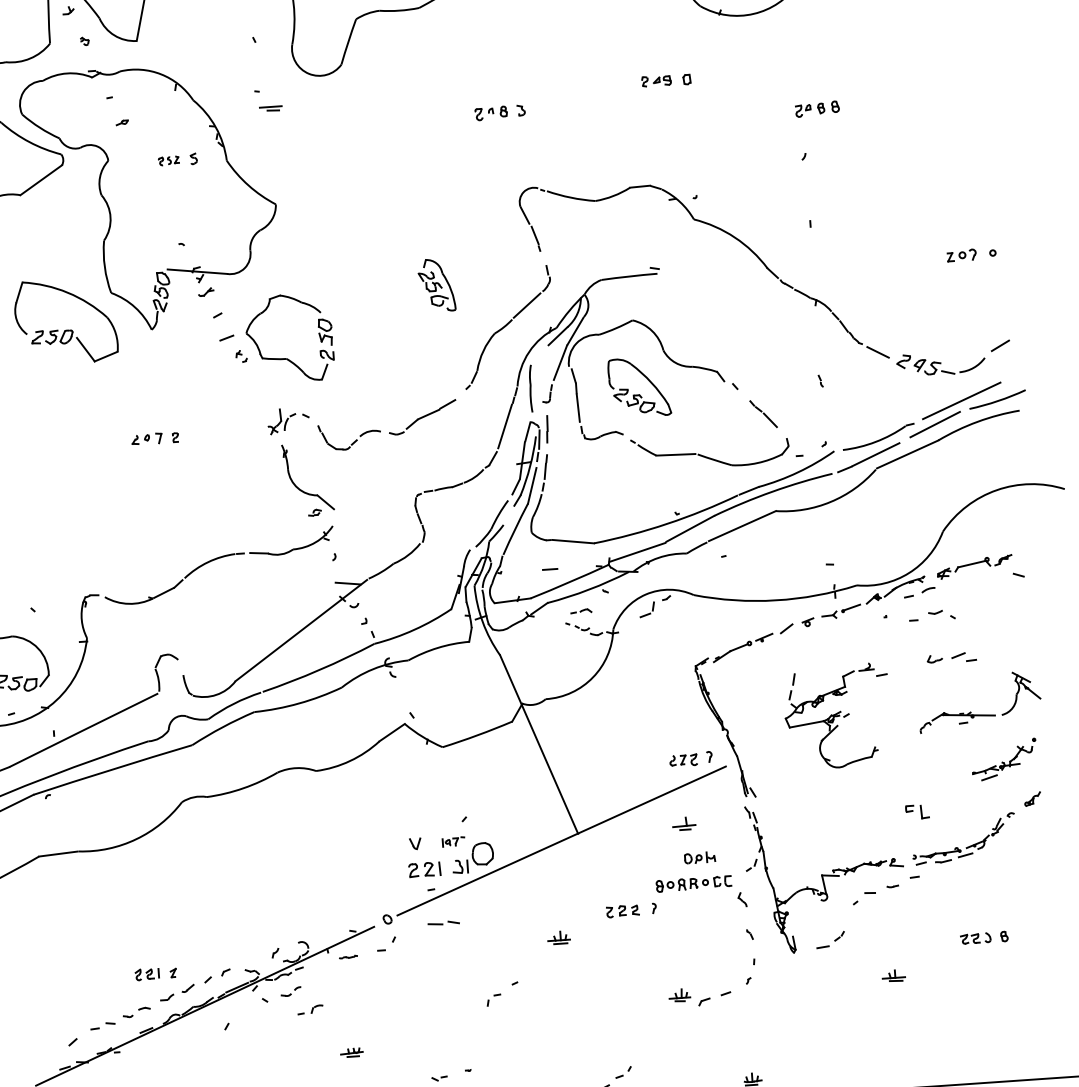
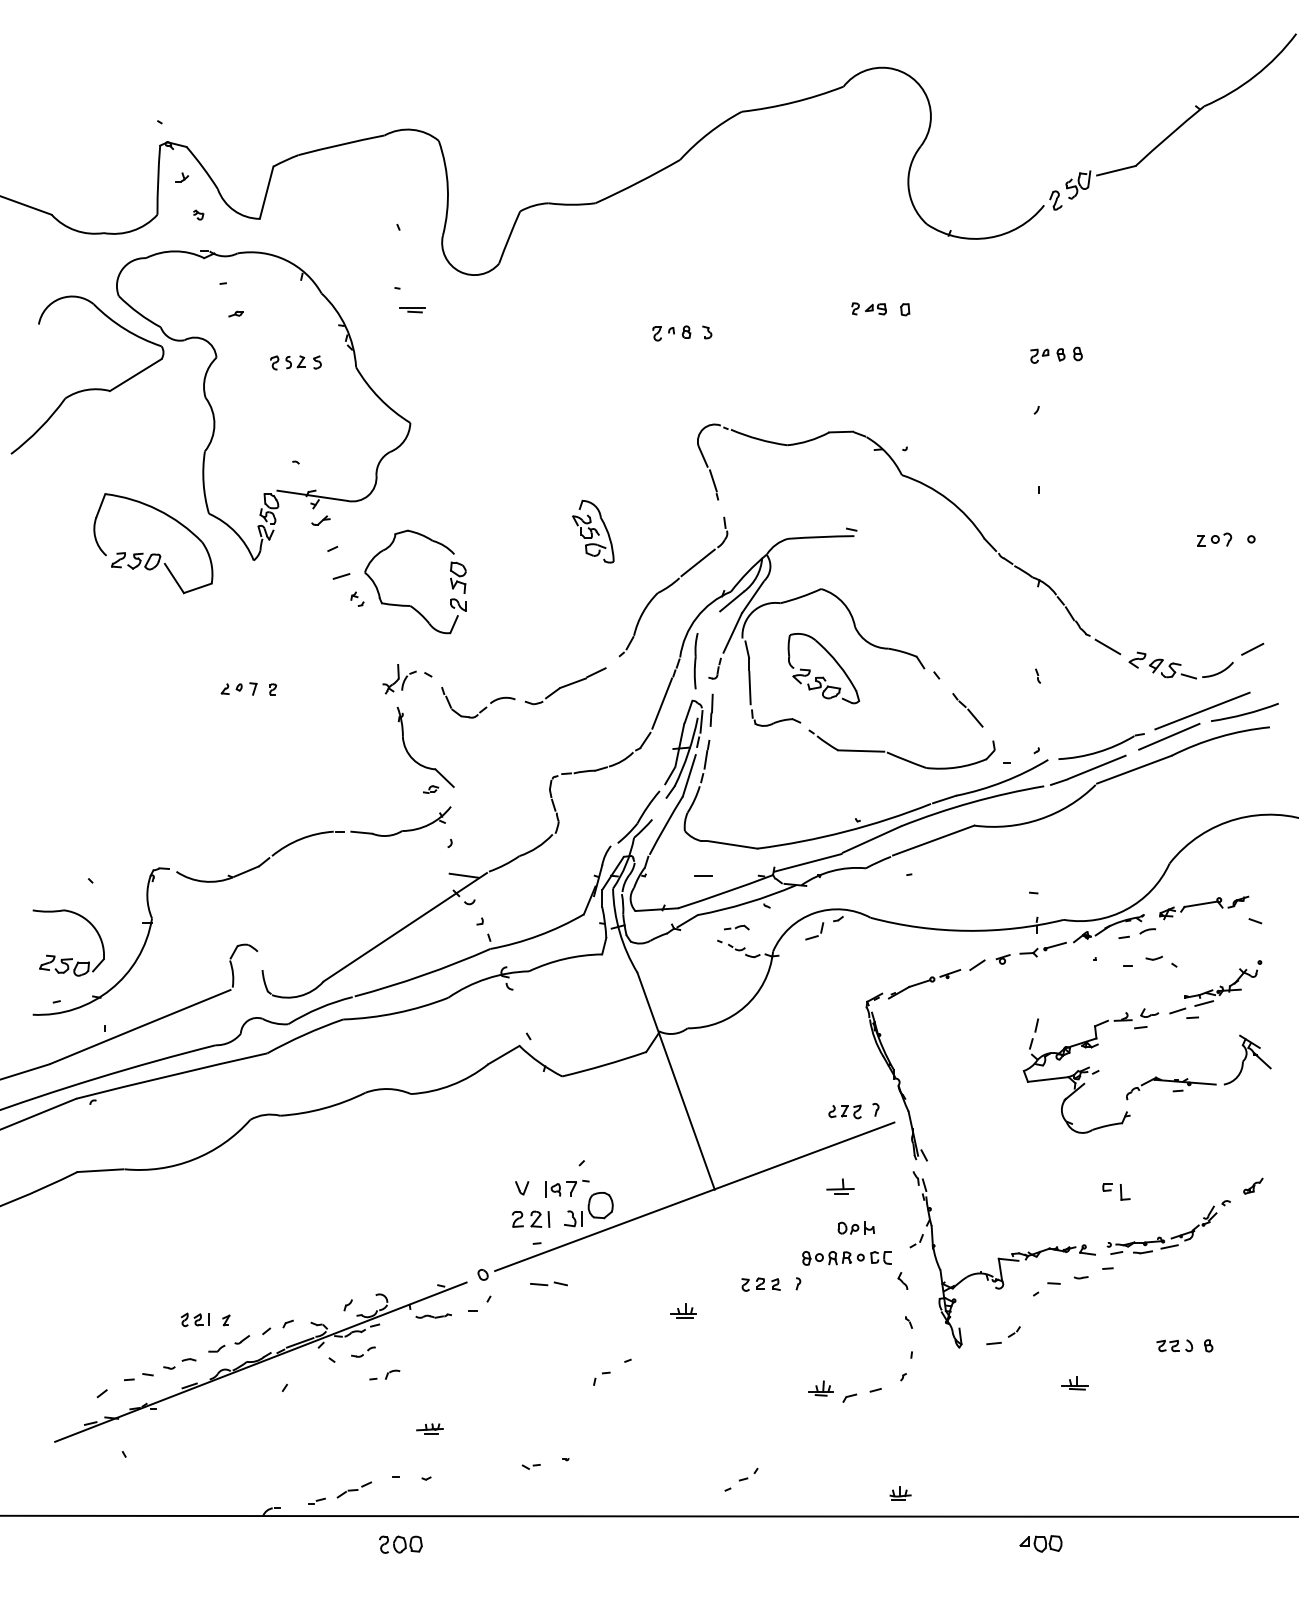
part: (168, 160) -> (287, 362), size x1.43
part: (836, 716) -> (1084, 1072), moved
part: (1004, 759) -> (1223, 983), moved
part: (453, 841) -> (567, 1188), size x1.67
part: (348, 956) -> (433, 1315), size x1.67

